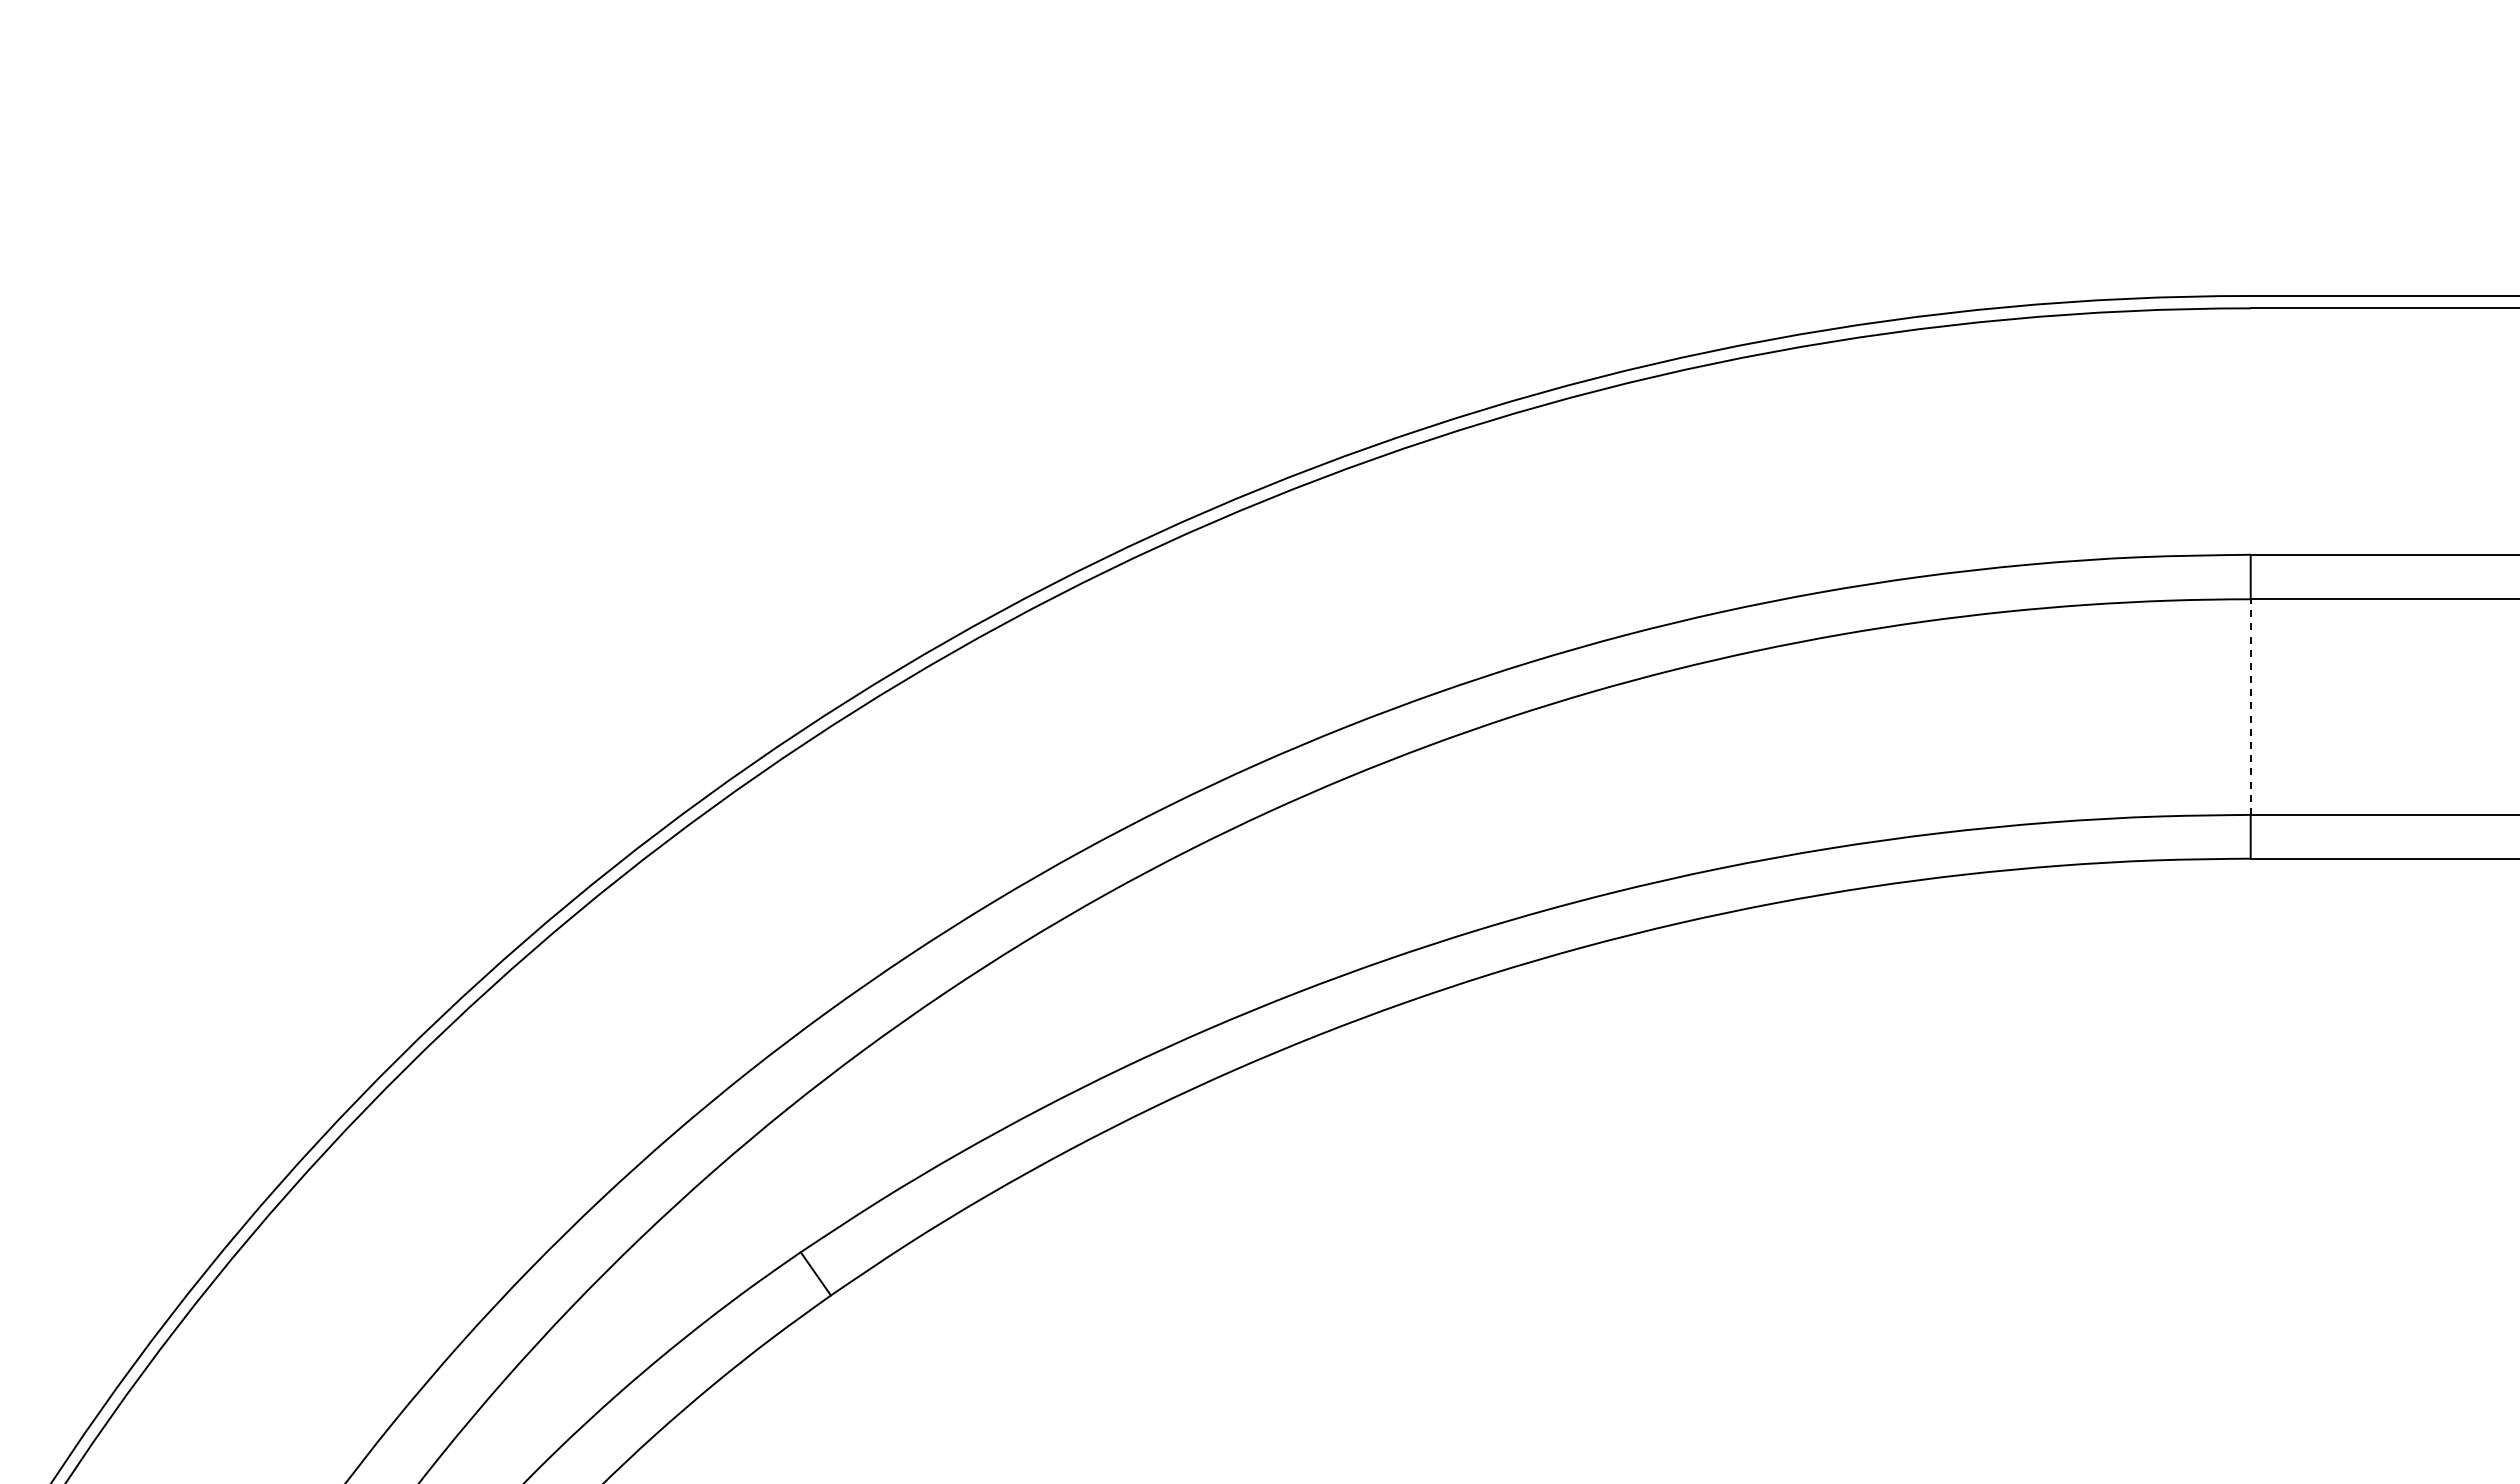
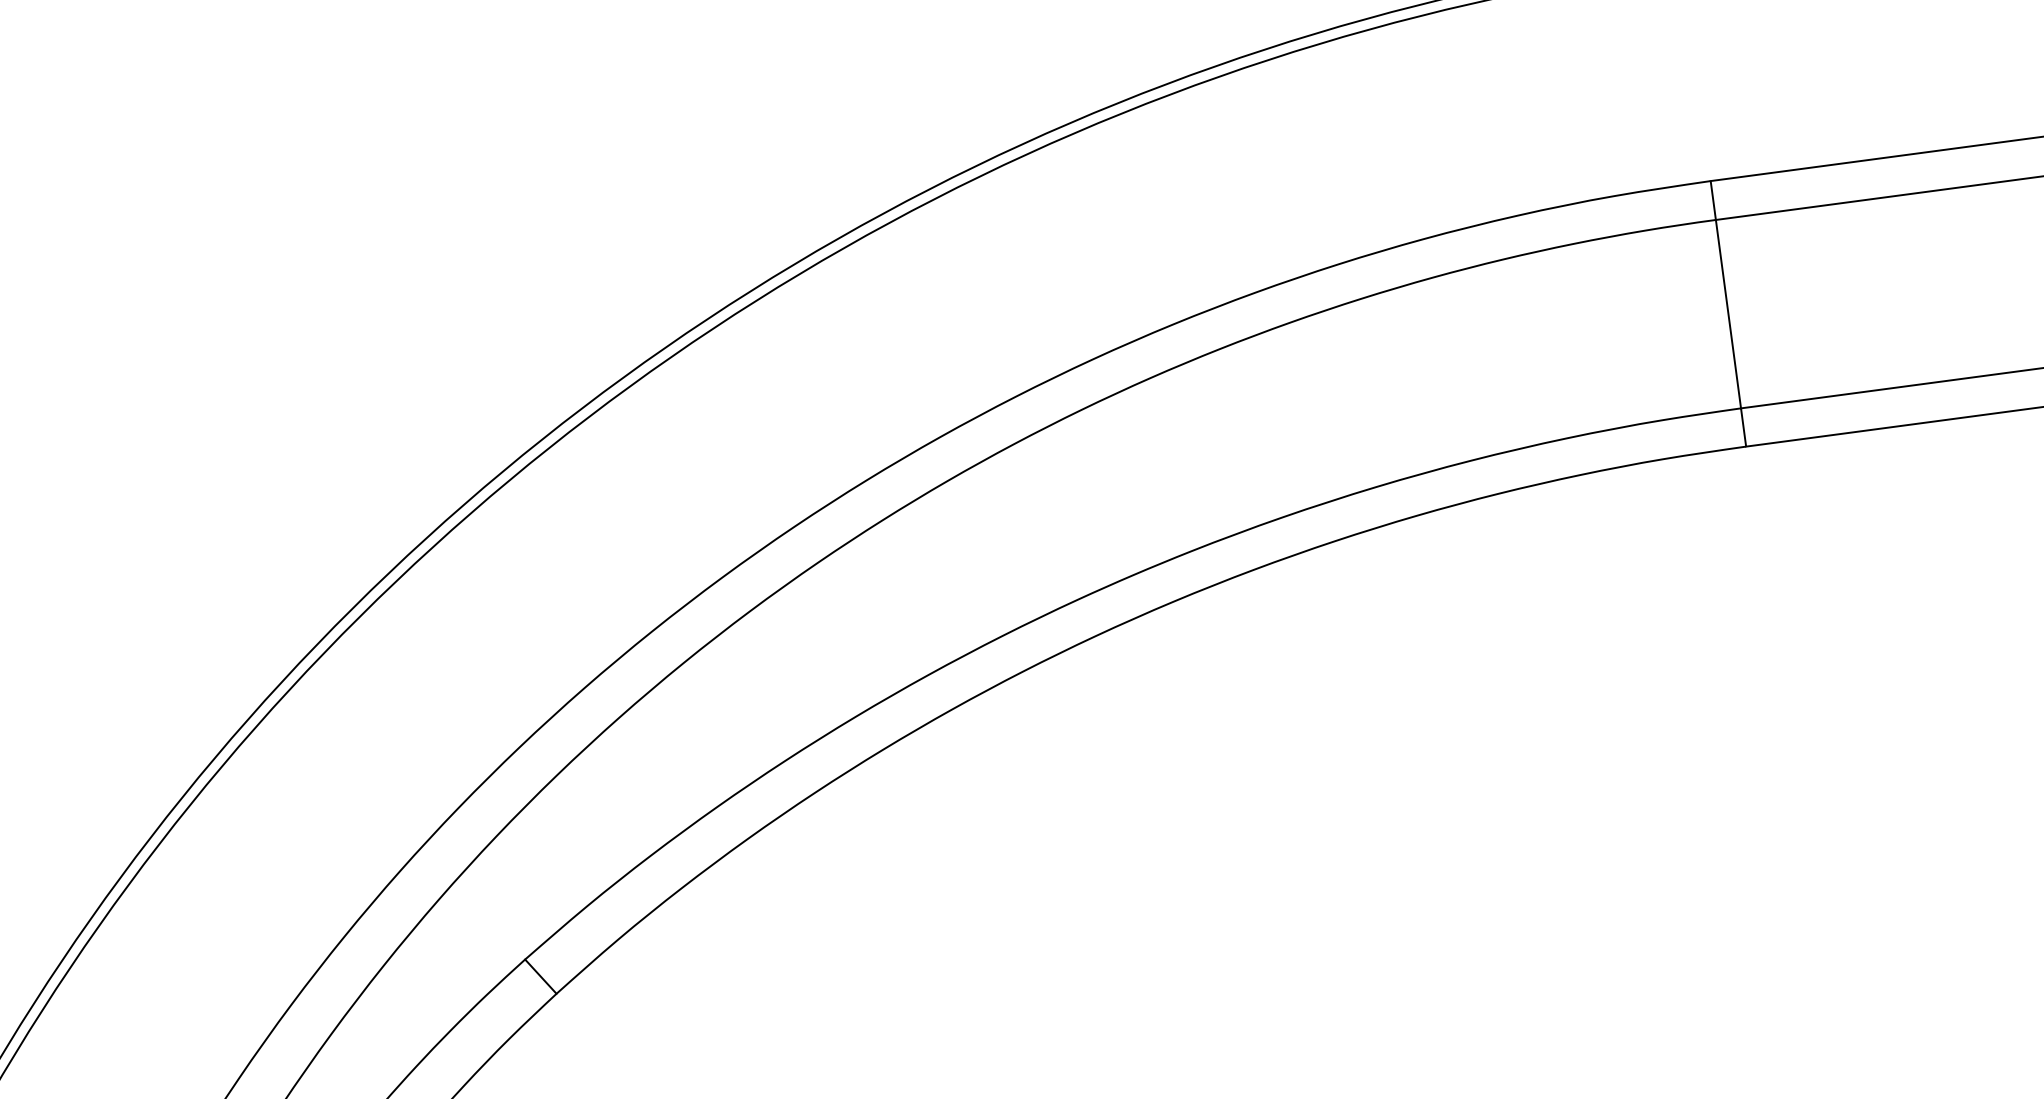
line: (2250, 707) -> (1728, 314), dashed -> solid

